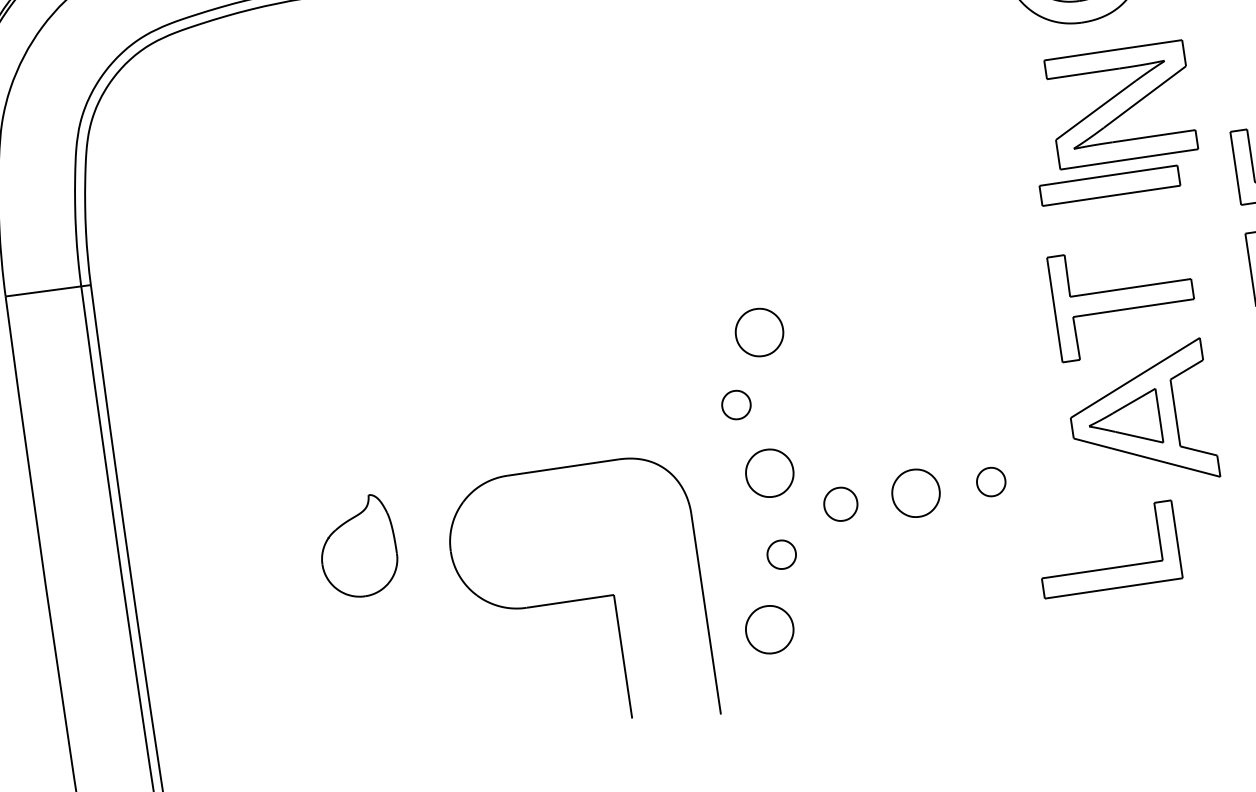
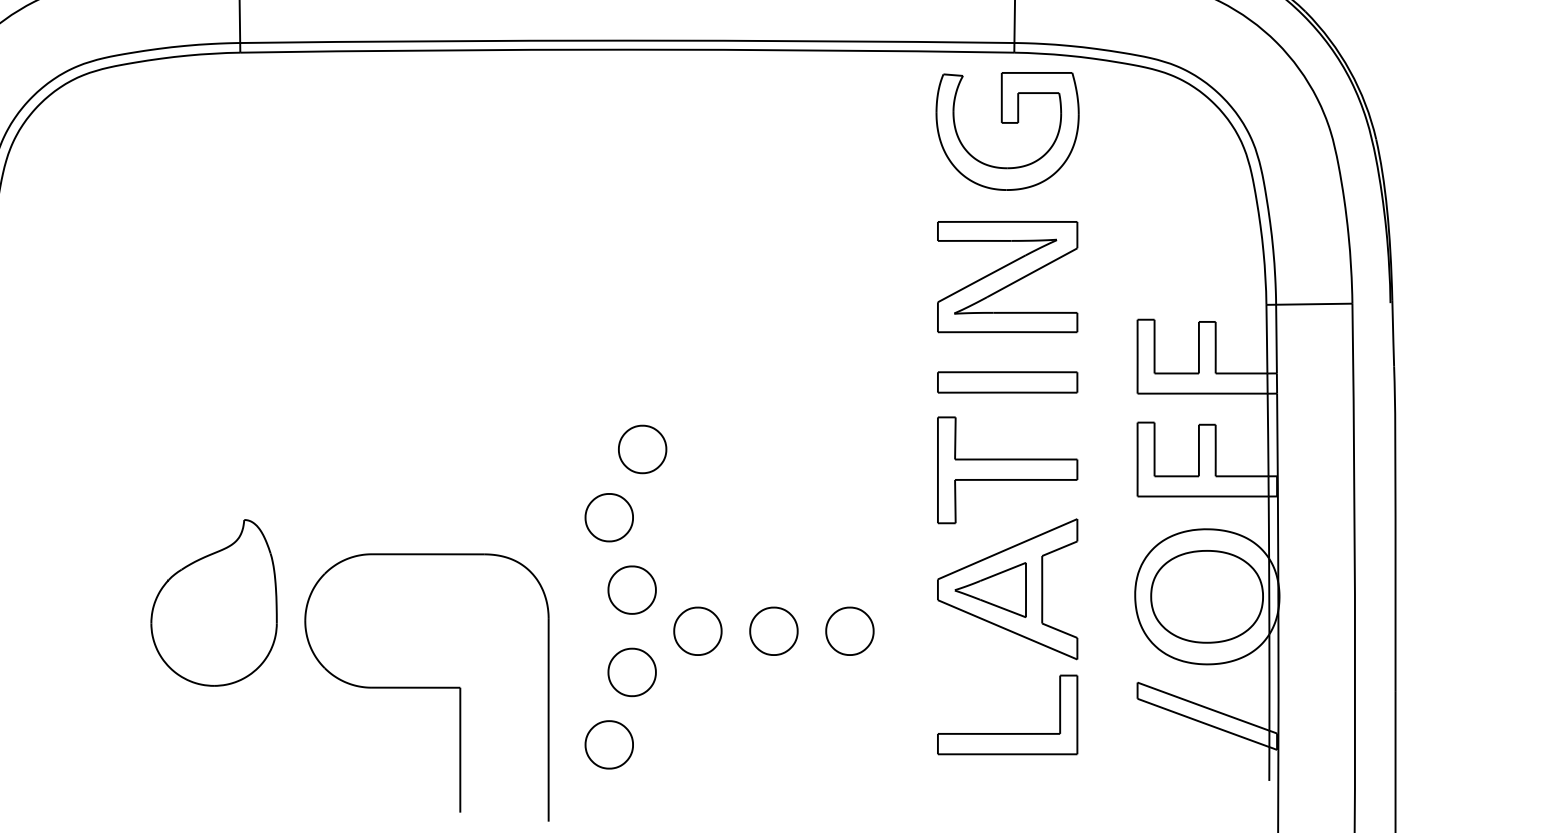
part: (1121, 105) -> (1007, 277), moved
part: (1109, 185) -> (1007, 382), moved
part: (735, 404) -> (608, 517), size x1.67
part: (990, 481) -> (849, 630), size x1.67
part: (840, 503) -> (697, 630), size x1.43
part: (357, 546) -> (213, 602), size x1.67
part: (781, 554) -> (631, 672), size x1.67
part: (1110, 567) -> (1007, 733), moved

